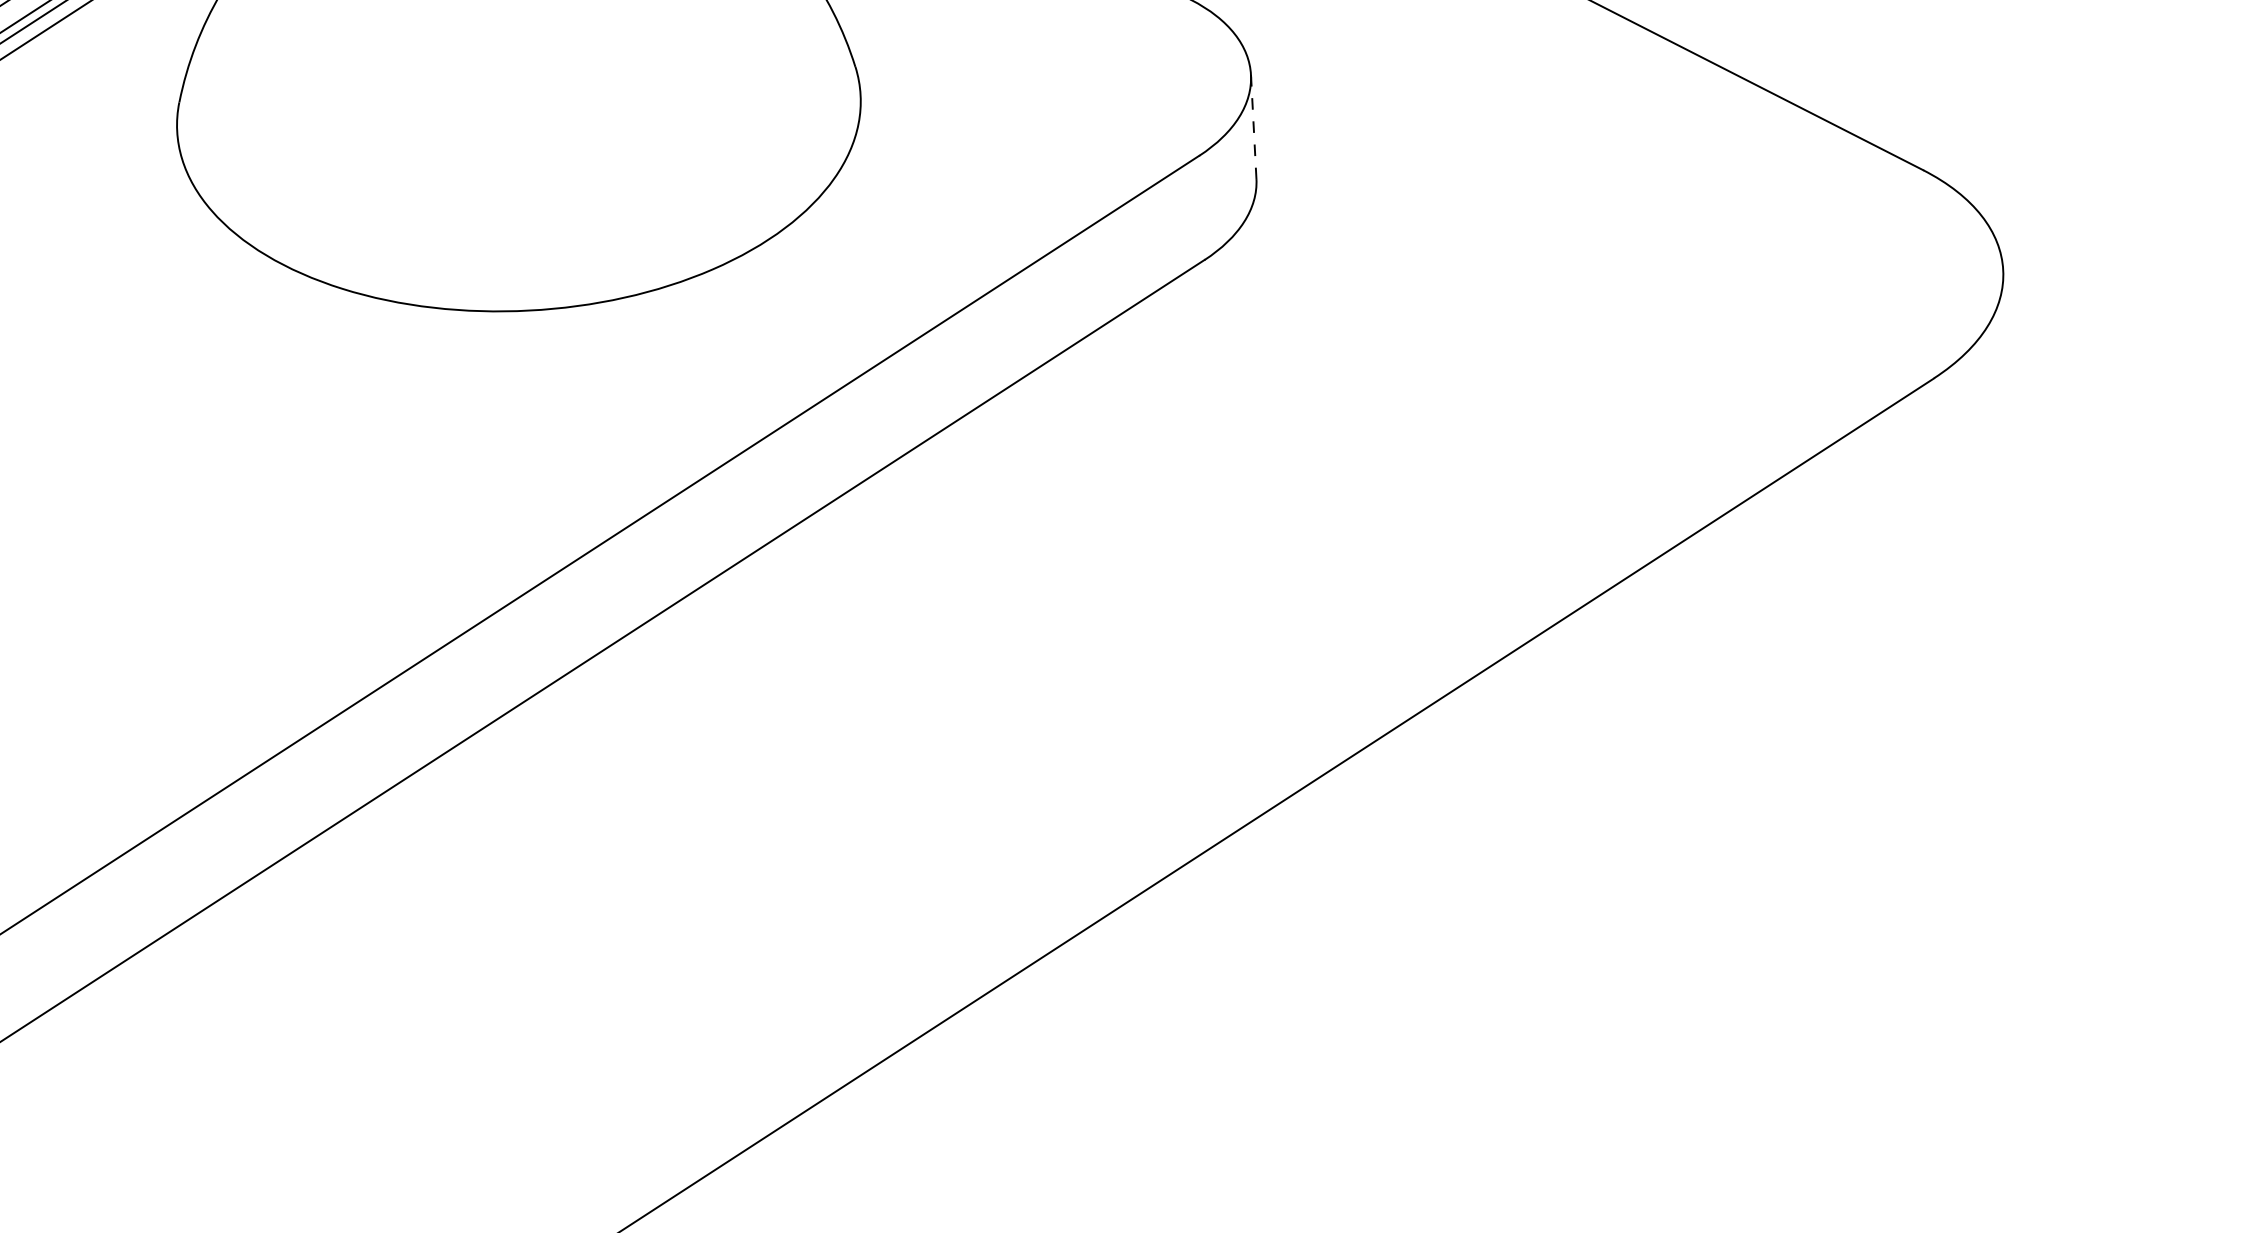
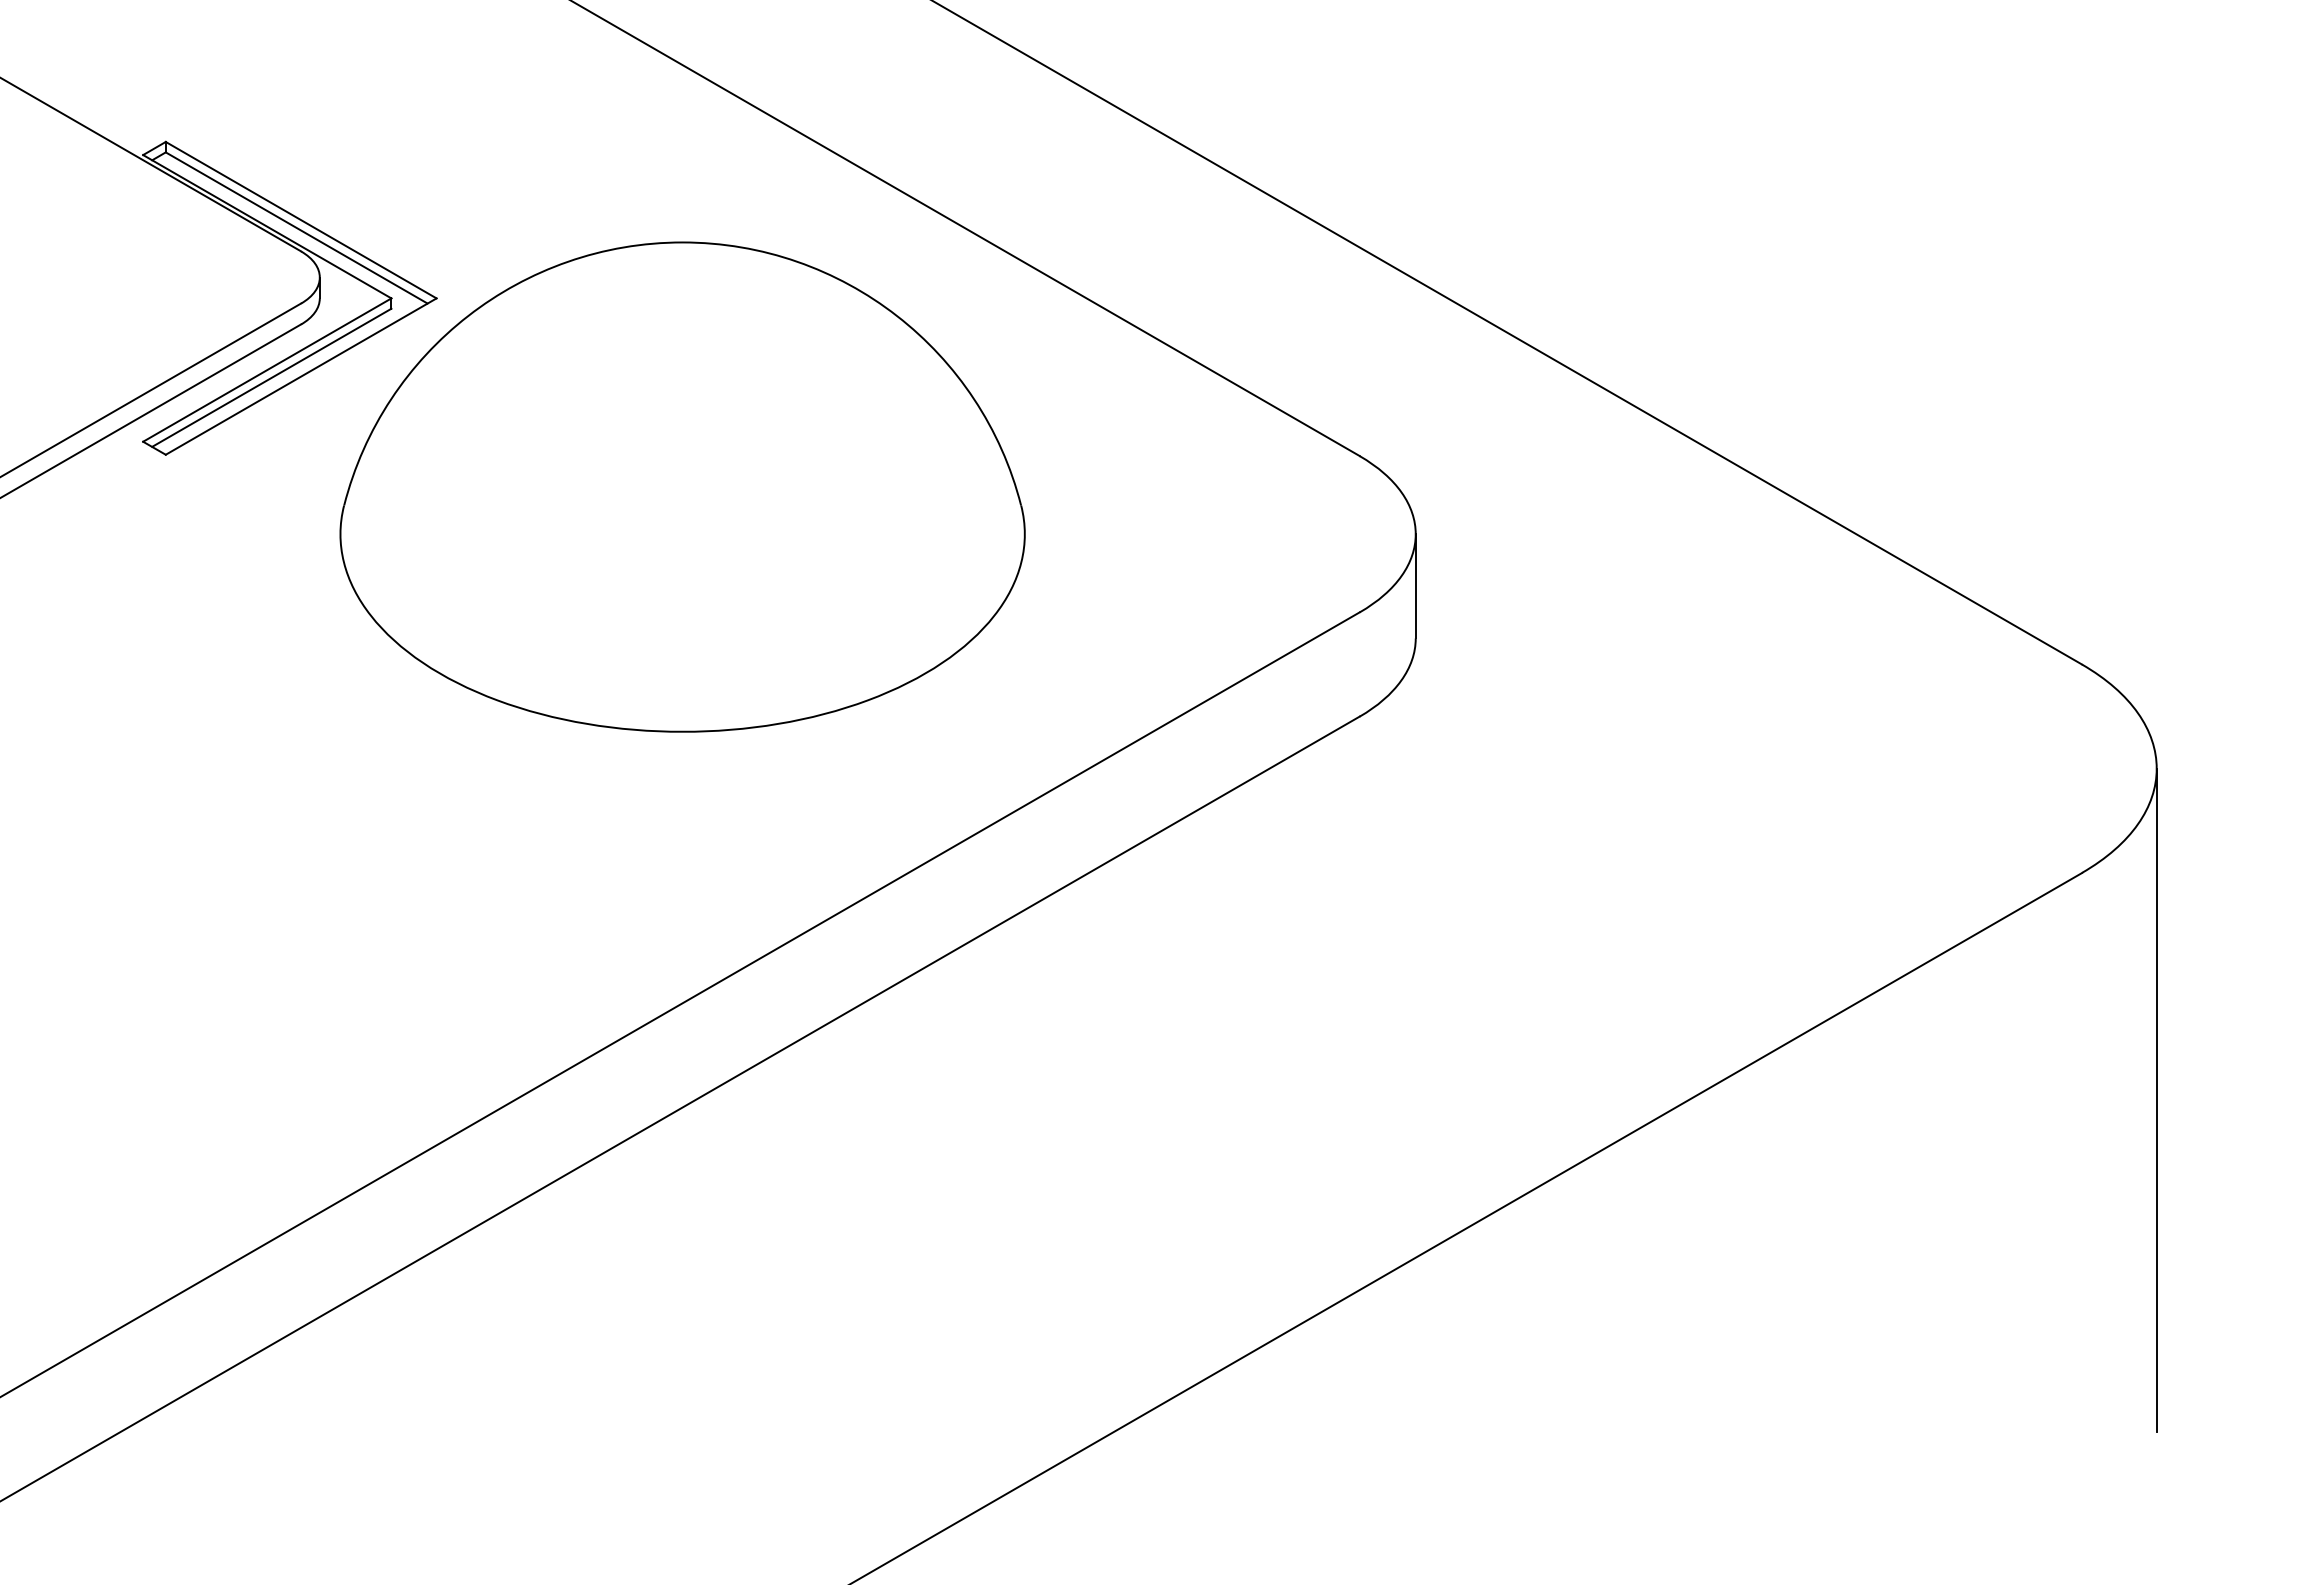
line: (1253, 127) -> (1415, 586), dashed -> solid
line: (2020, 601) -> (2156, 1100), added

